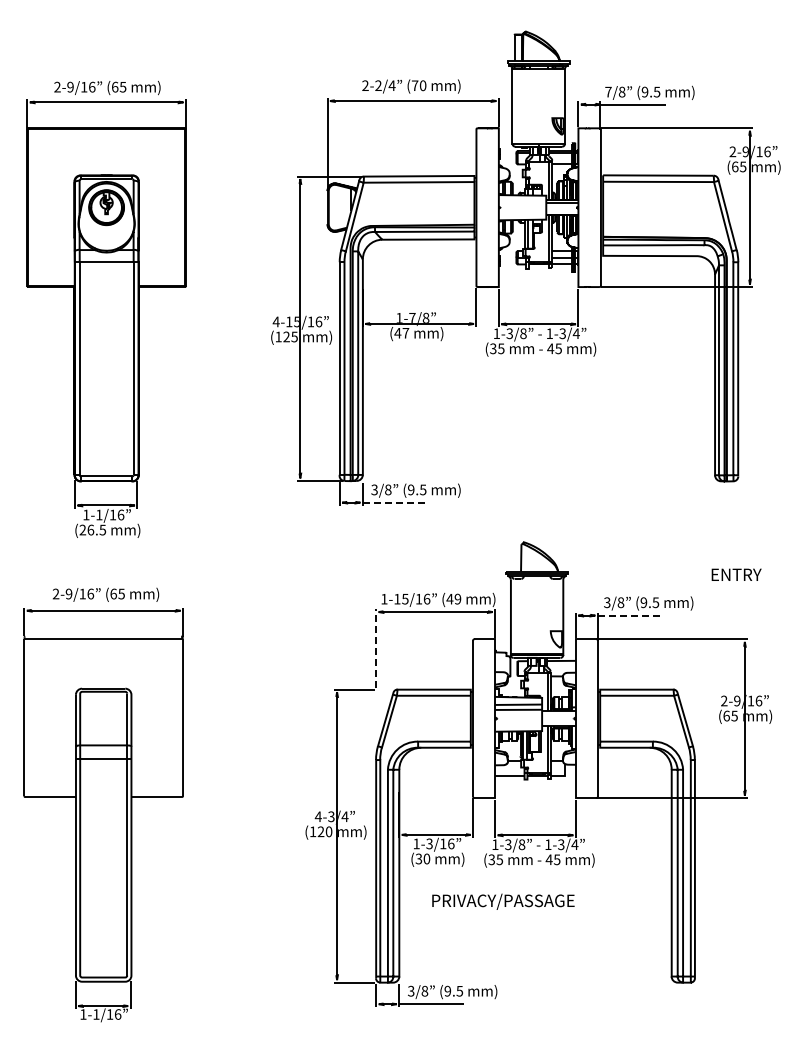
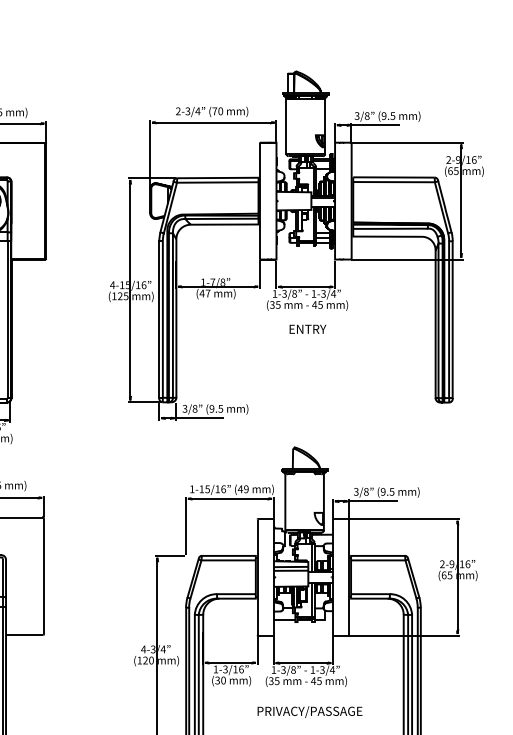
text: (378, 86) -> (187, 111), 2-2/4 -> 2-3/4
text: (608, 91) -> (357, 115), 7/8 -> 3/8
line: (395, 502) -> (200, 418), dashed -> solid
text: (736, 574) -> (307, 329), moved
line: (630, 615) -> (373, 501), dashed -> solid
line: (376, 648) -> (186, 525), dashed -> solid
text: (503, 901) -> (310, 711), moved

